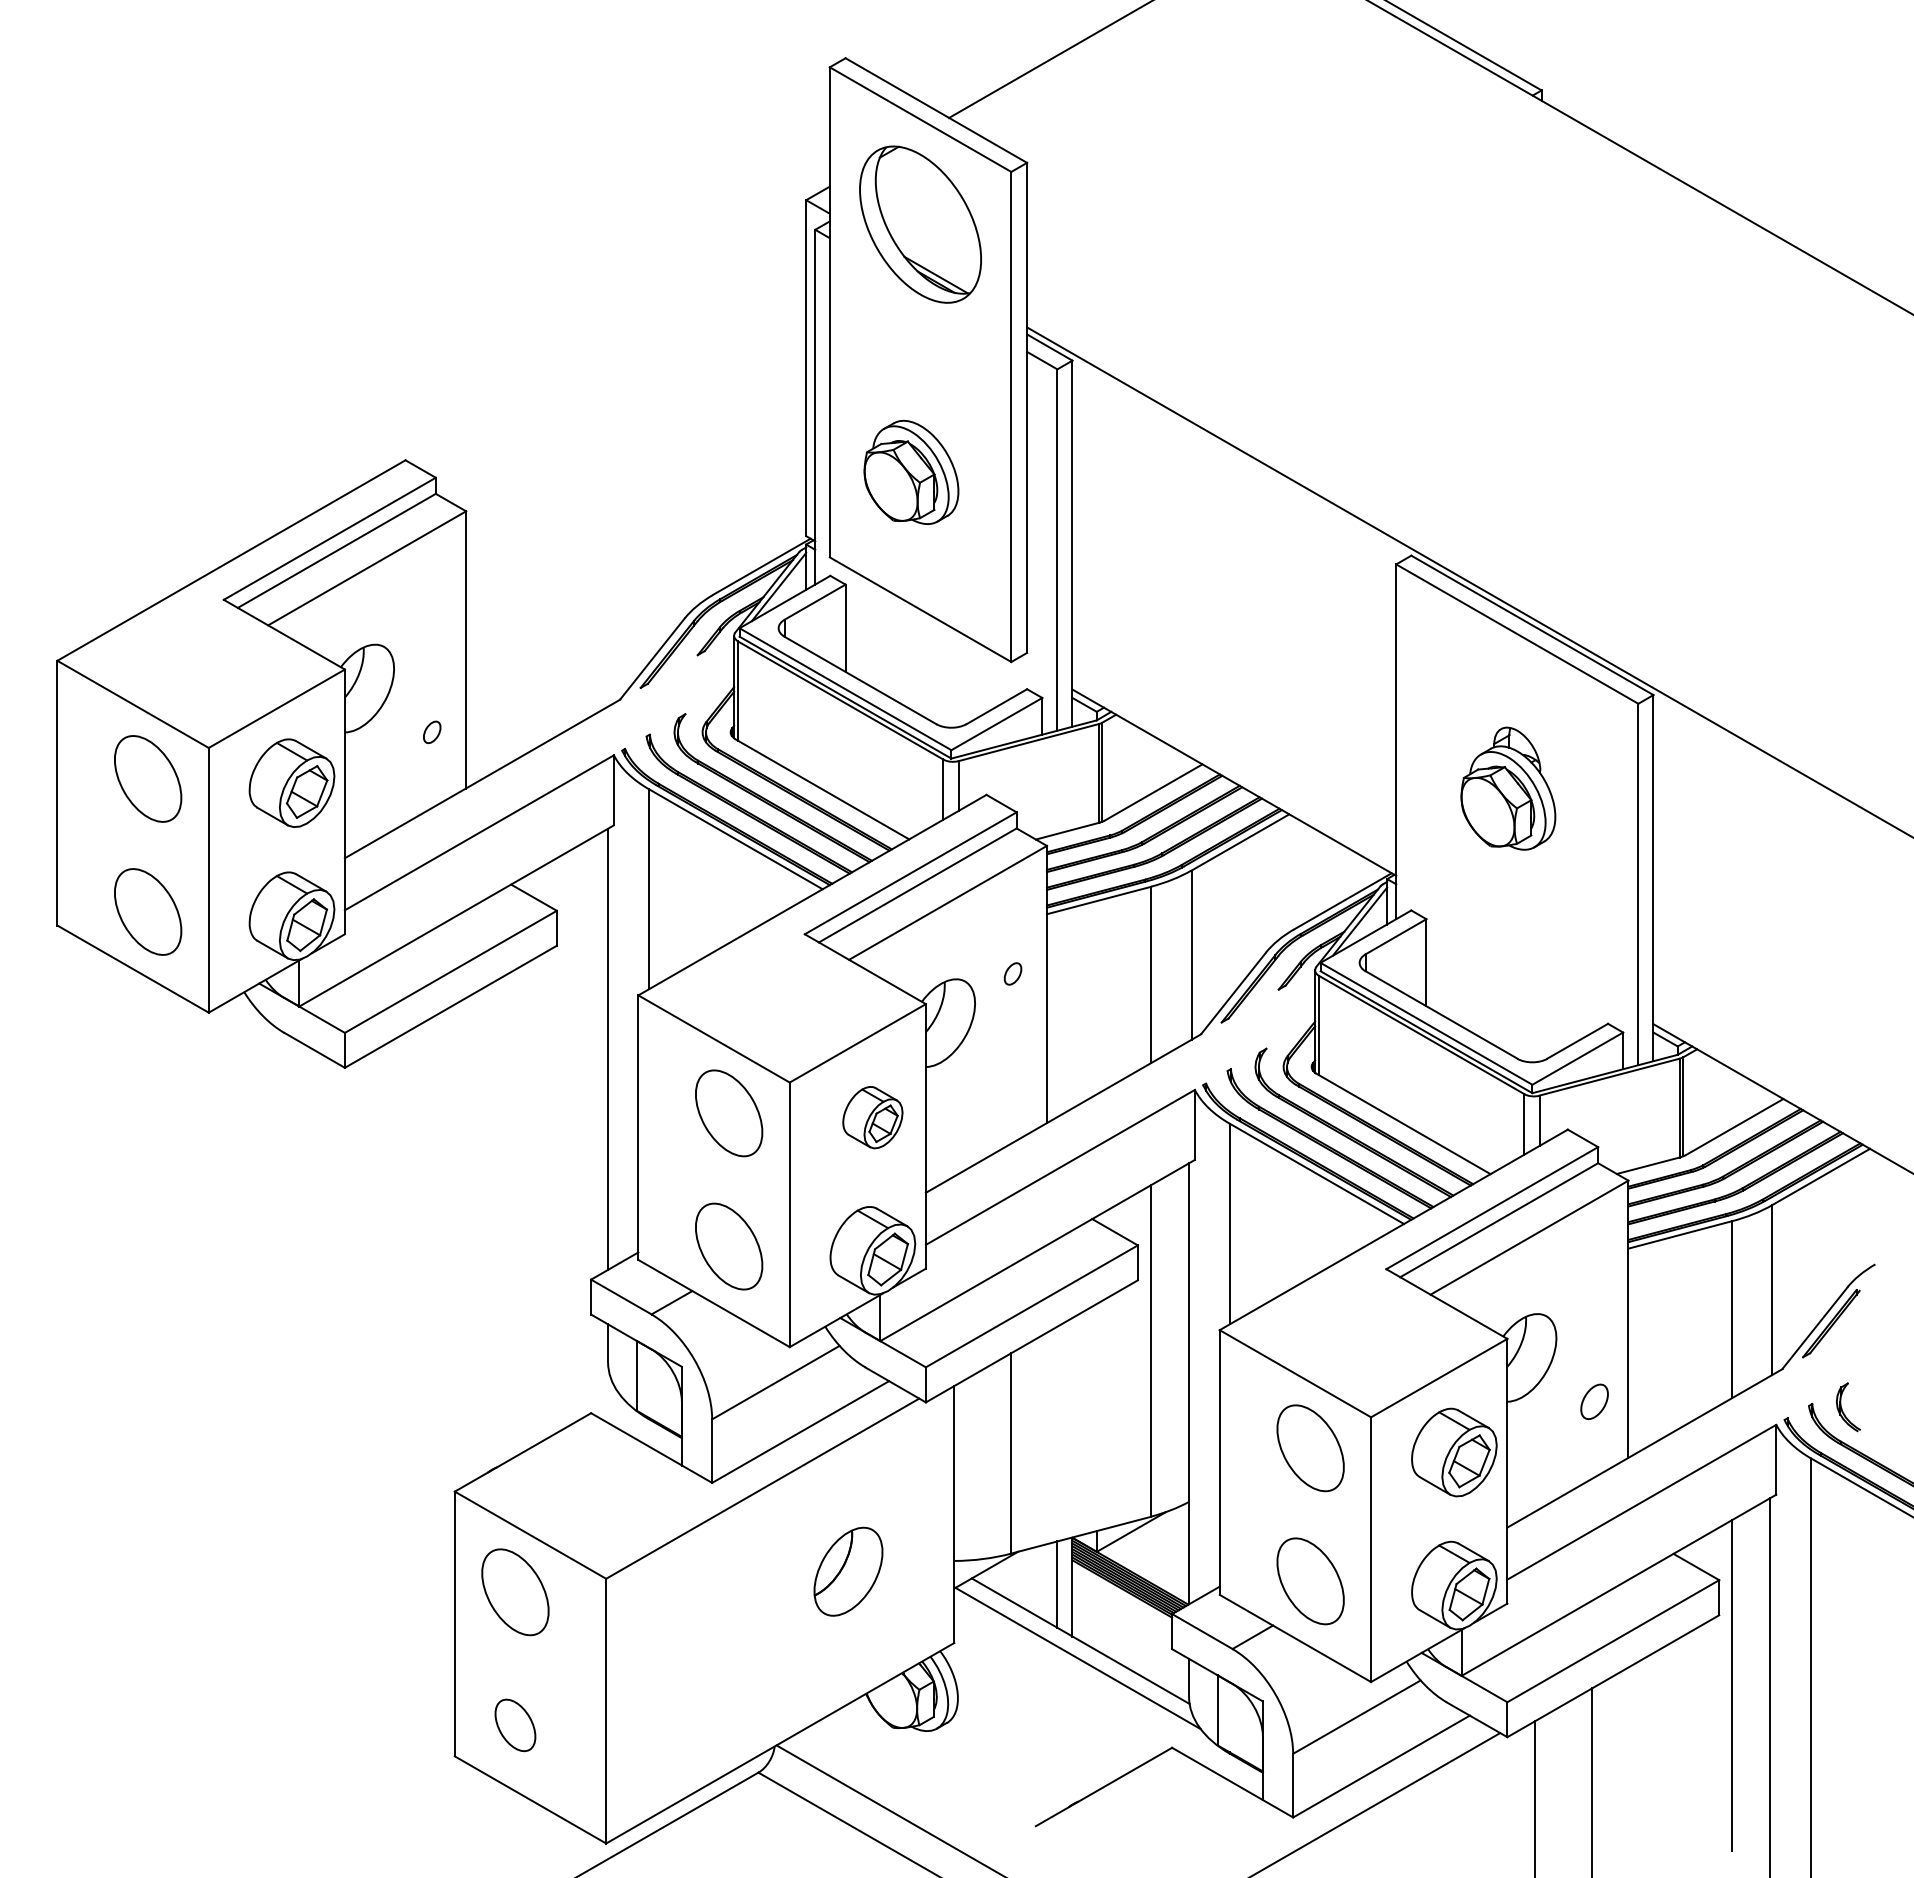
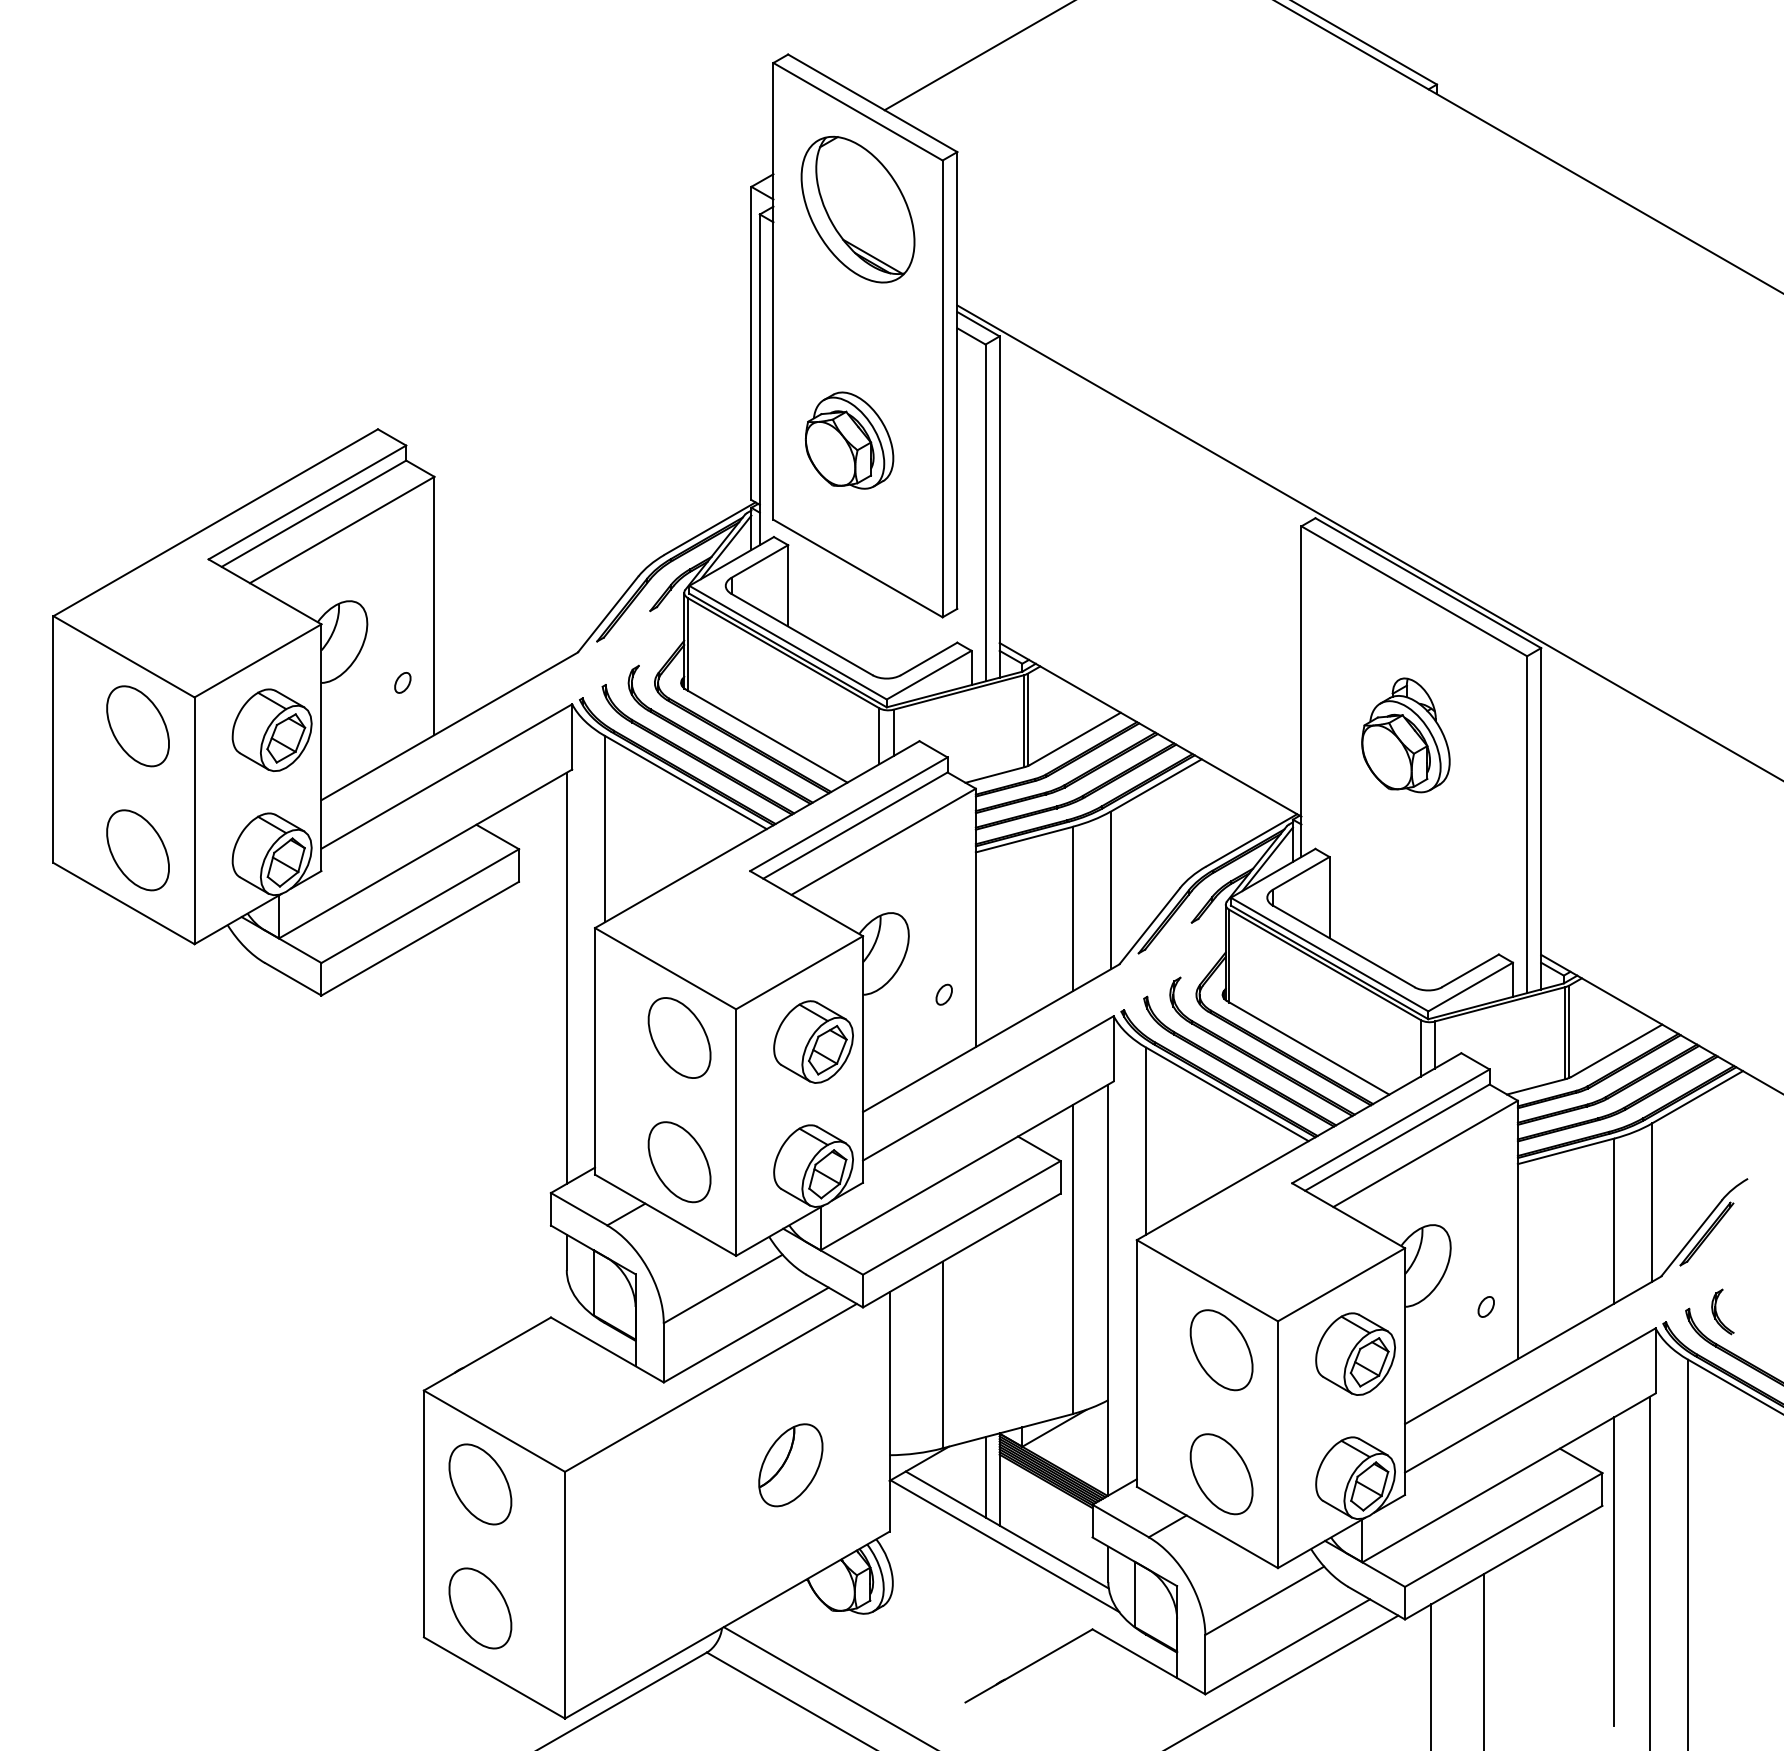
part: (1012, 973) -> (943, 994), moved
part: (872, 1117) -> (813, 1041), size x1.43
part: (1594, 1401) -> (1486, 1306), size x0.62
part: (515, 1725) -> (480, 1608), size x1.67

